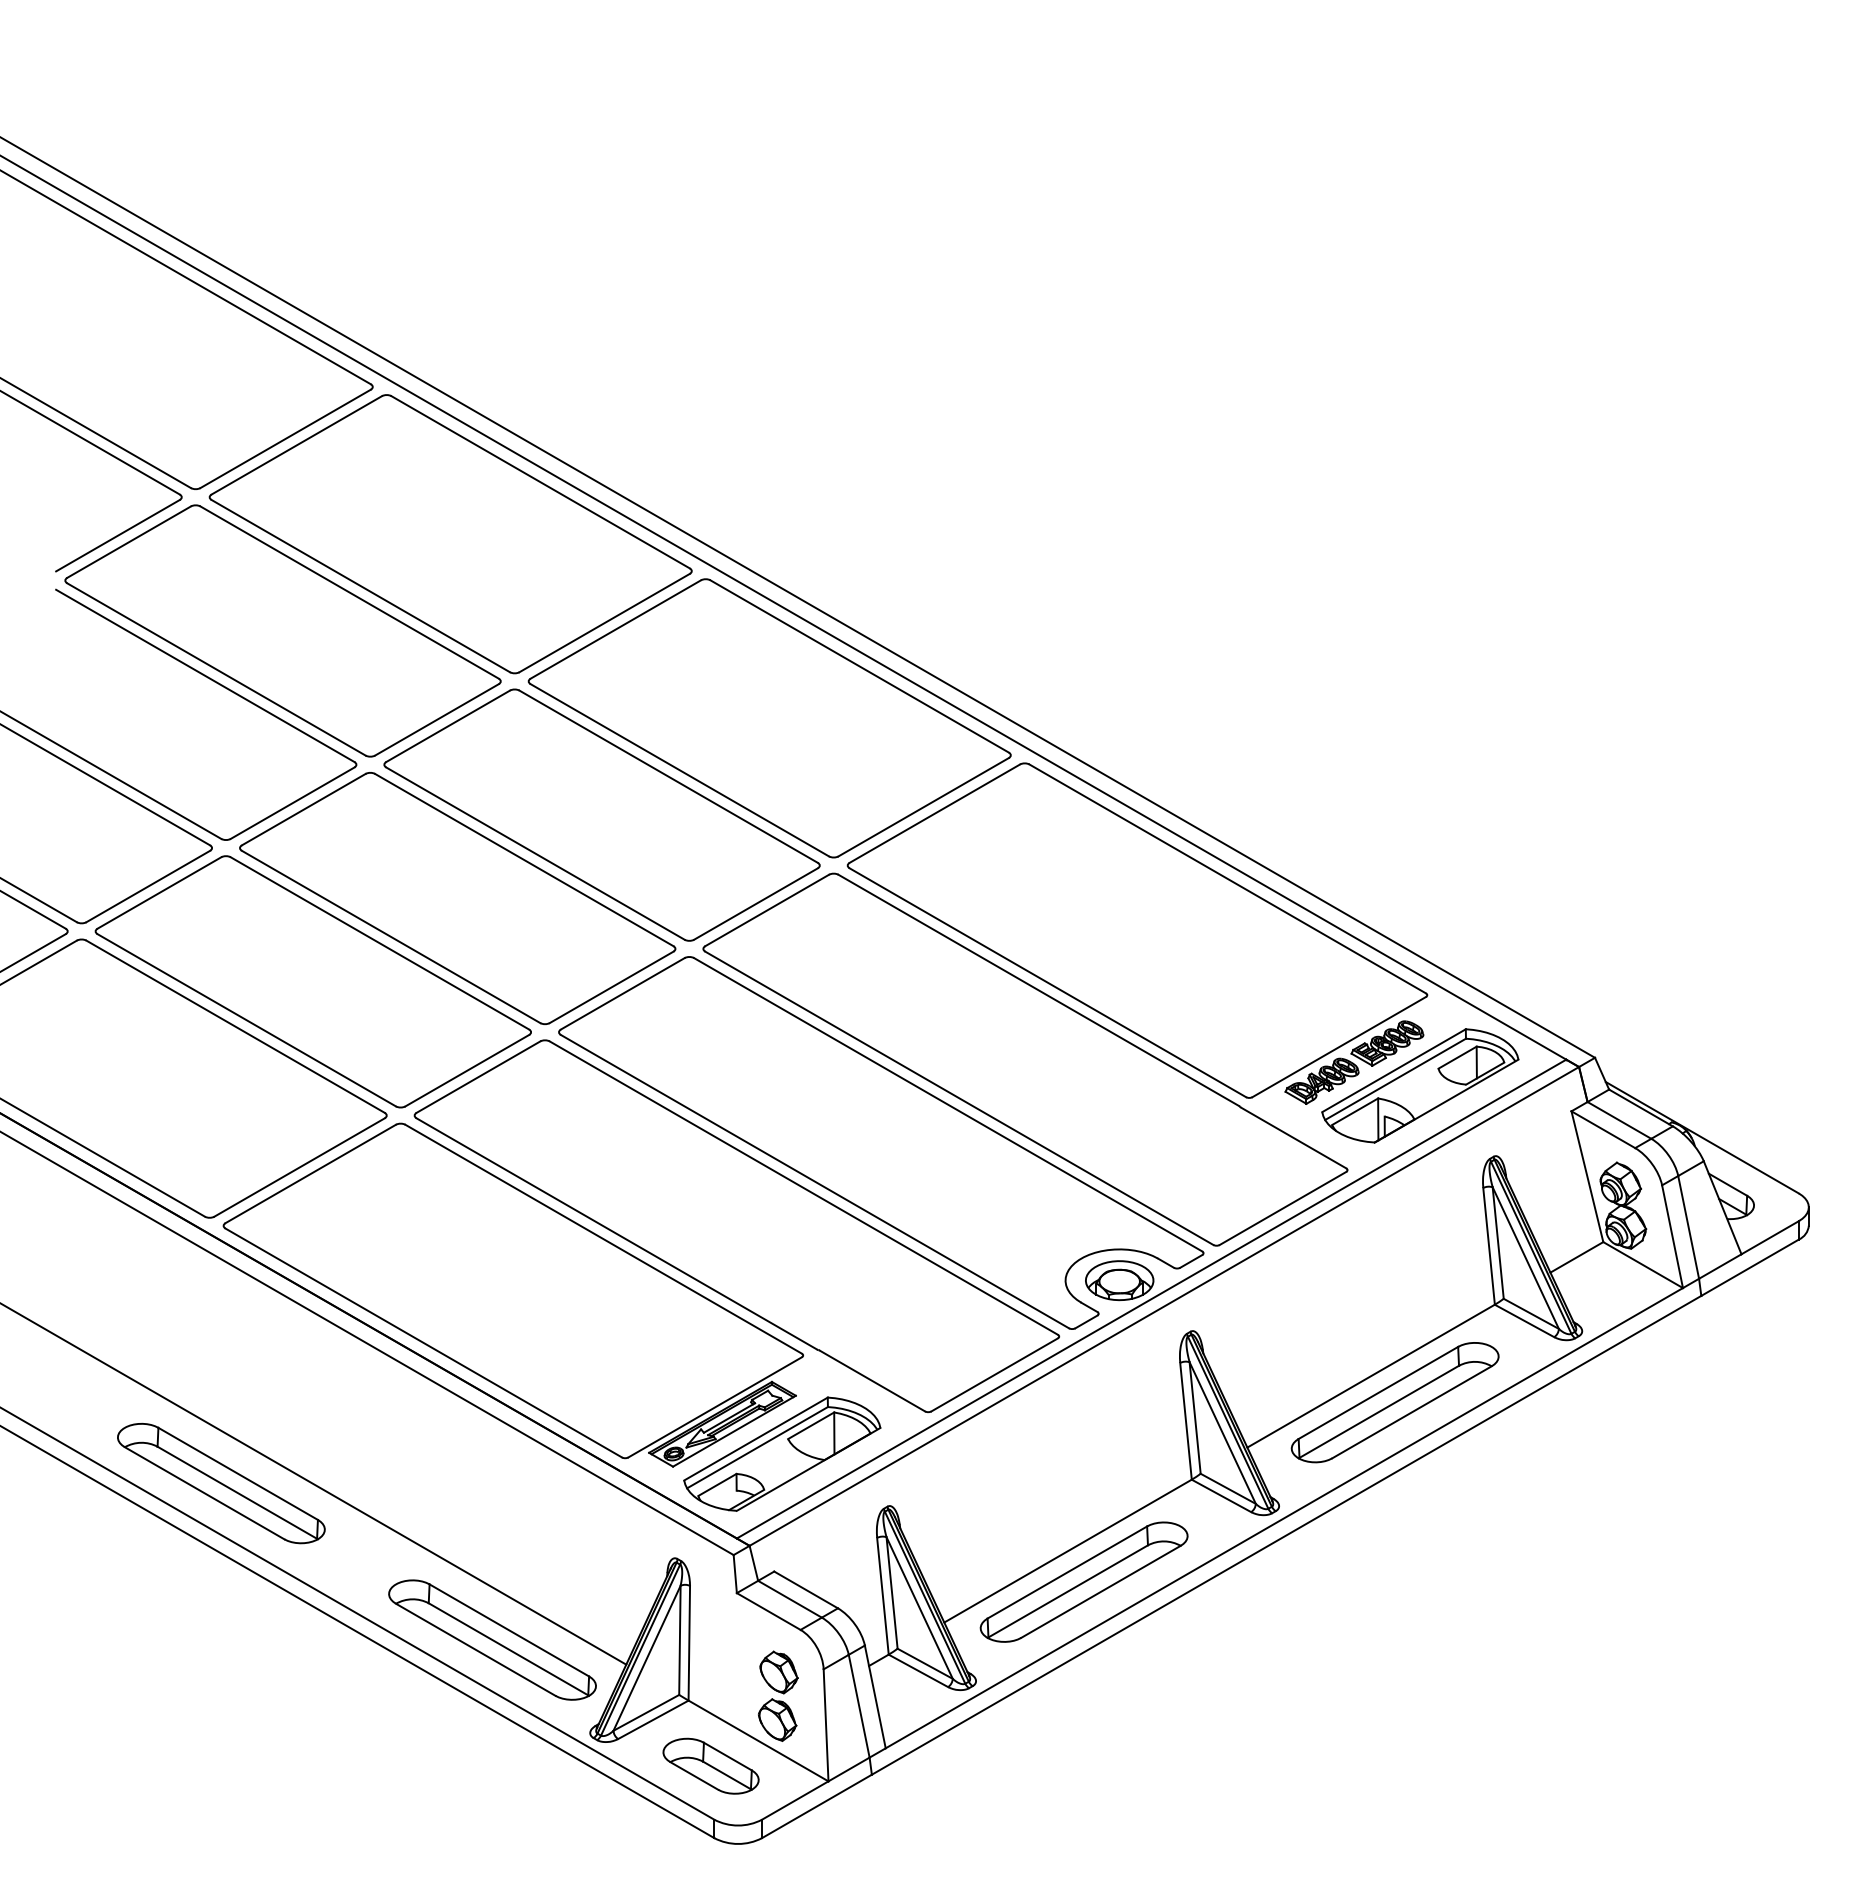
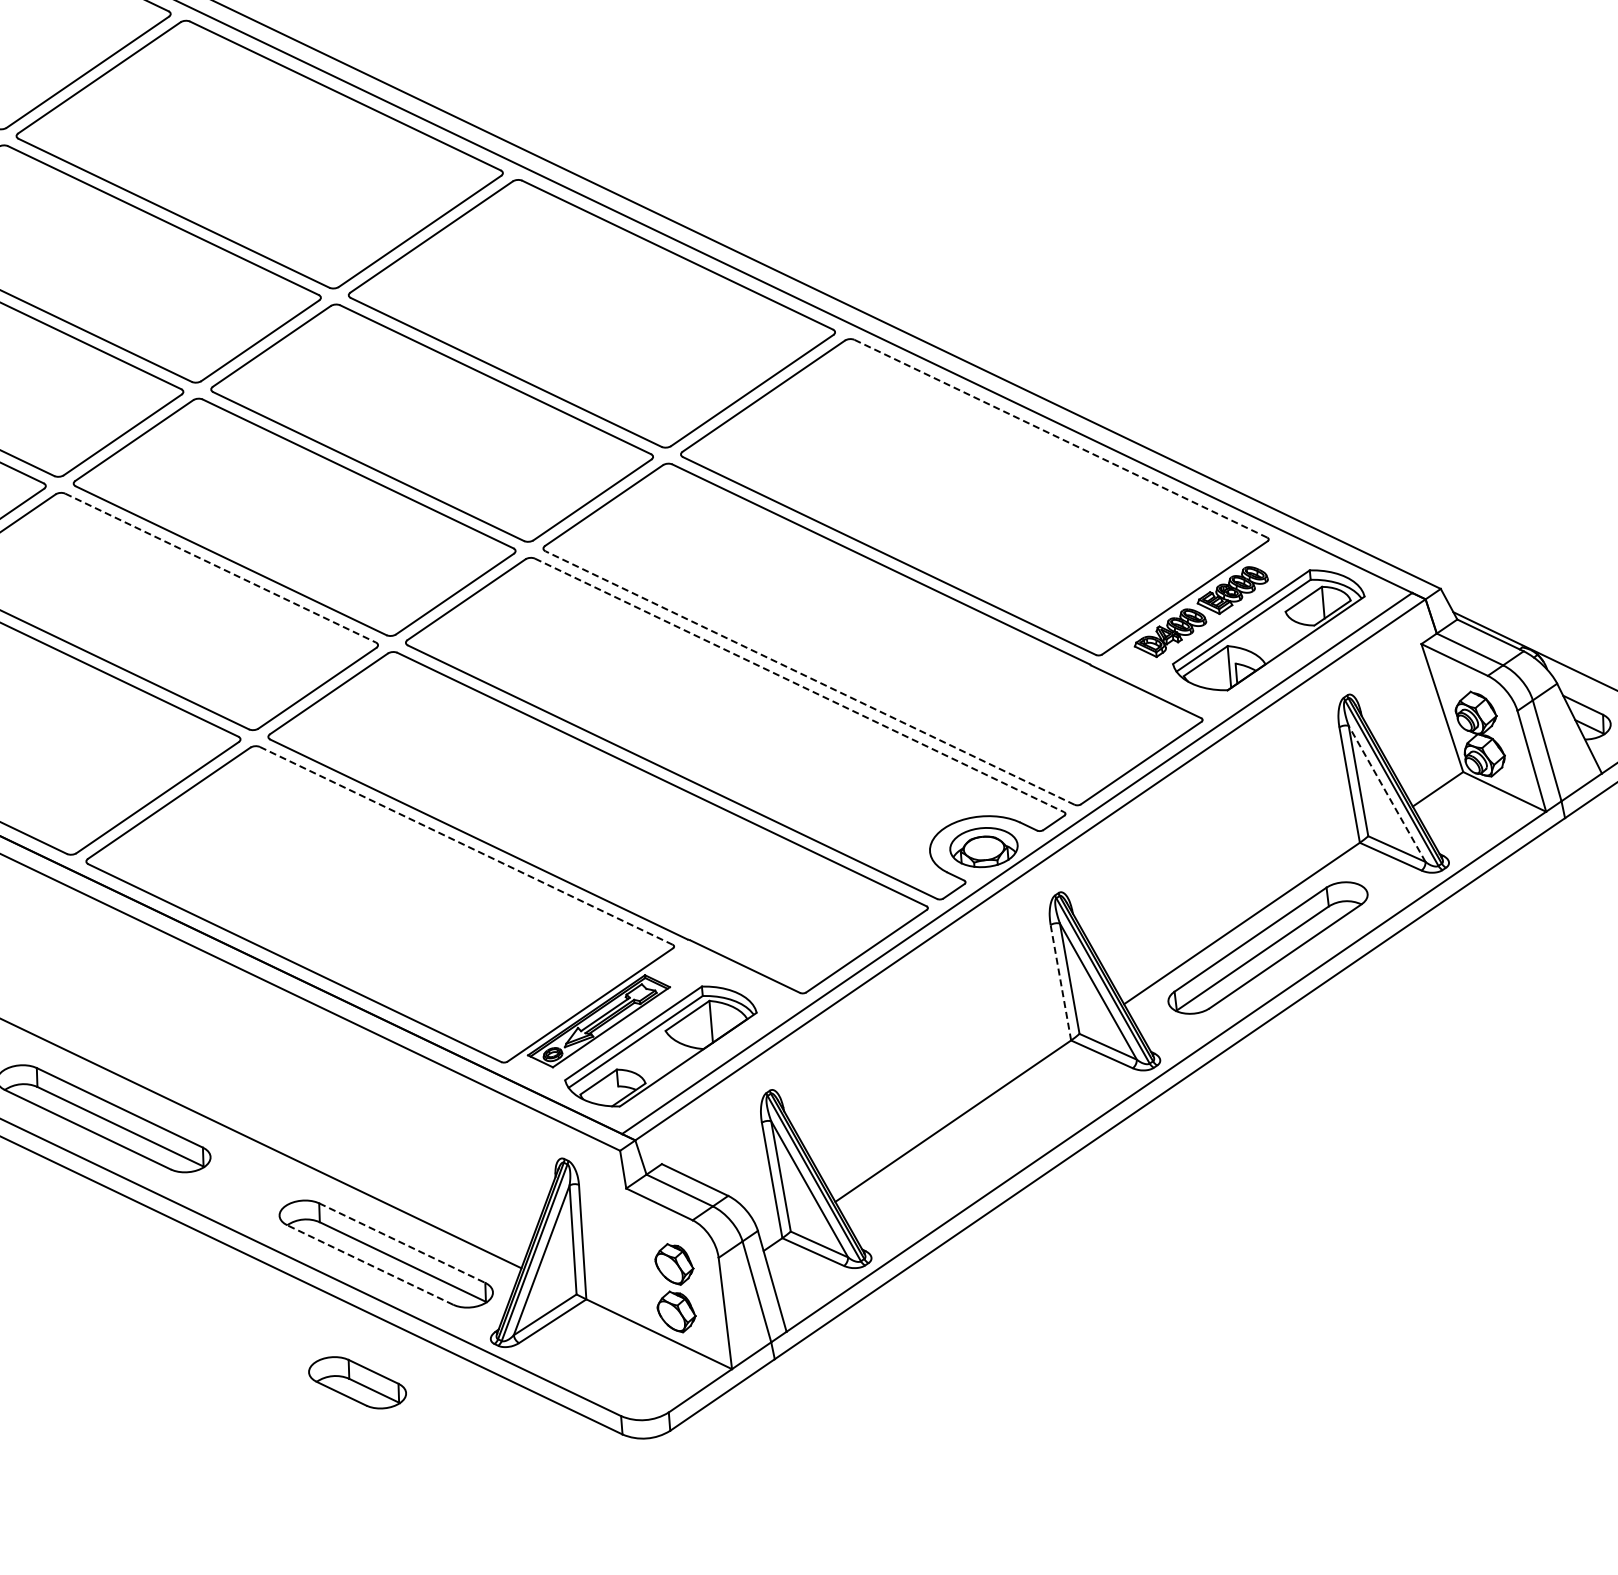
line: (1227, 878) -> (1060, 438), solid -> dashed
line: (380, 943) -> (221, 568), solid -> dashed
line: (958, 1098) -> (809, 678), solid -> dashed
line: (948, 1105) -> (799, 686), solid -> dashed
line: (603, 1239) -> (466, 846), solid -> dashed
line: (1525, 1257) -> (1386, 793), solid -> dashed
line: (1186, 1421) -> (1061, 982), solid -> dashed
part: (1083, 1581) -> (970, 1150), removed
line: (509, 1630) -> (402, 1243), solid -> dashed
line: (475, 1649) -> (369, 1264), solid -> dashed
part: (710, 1765) -> (356, 1382), moved

